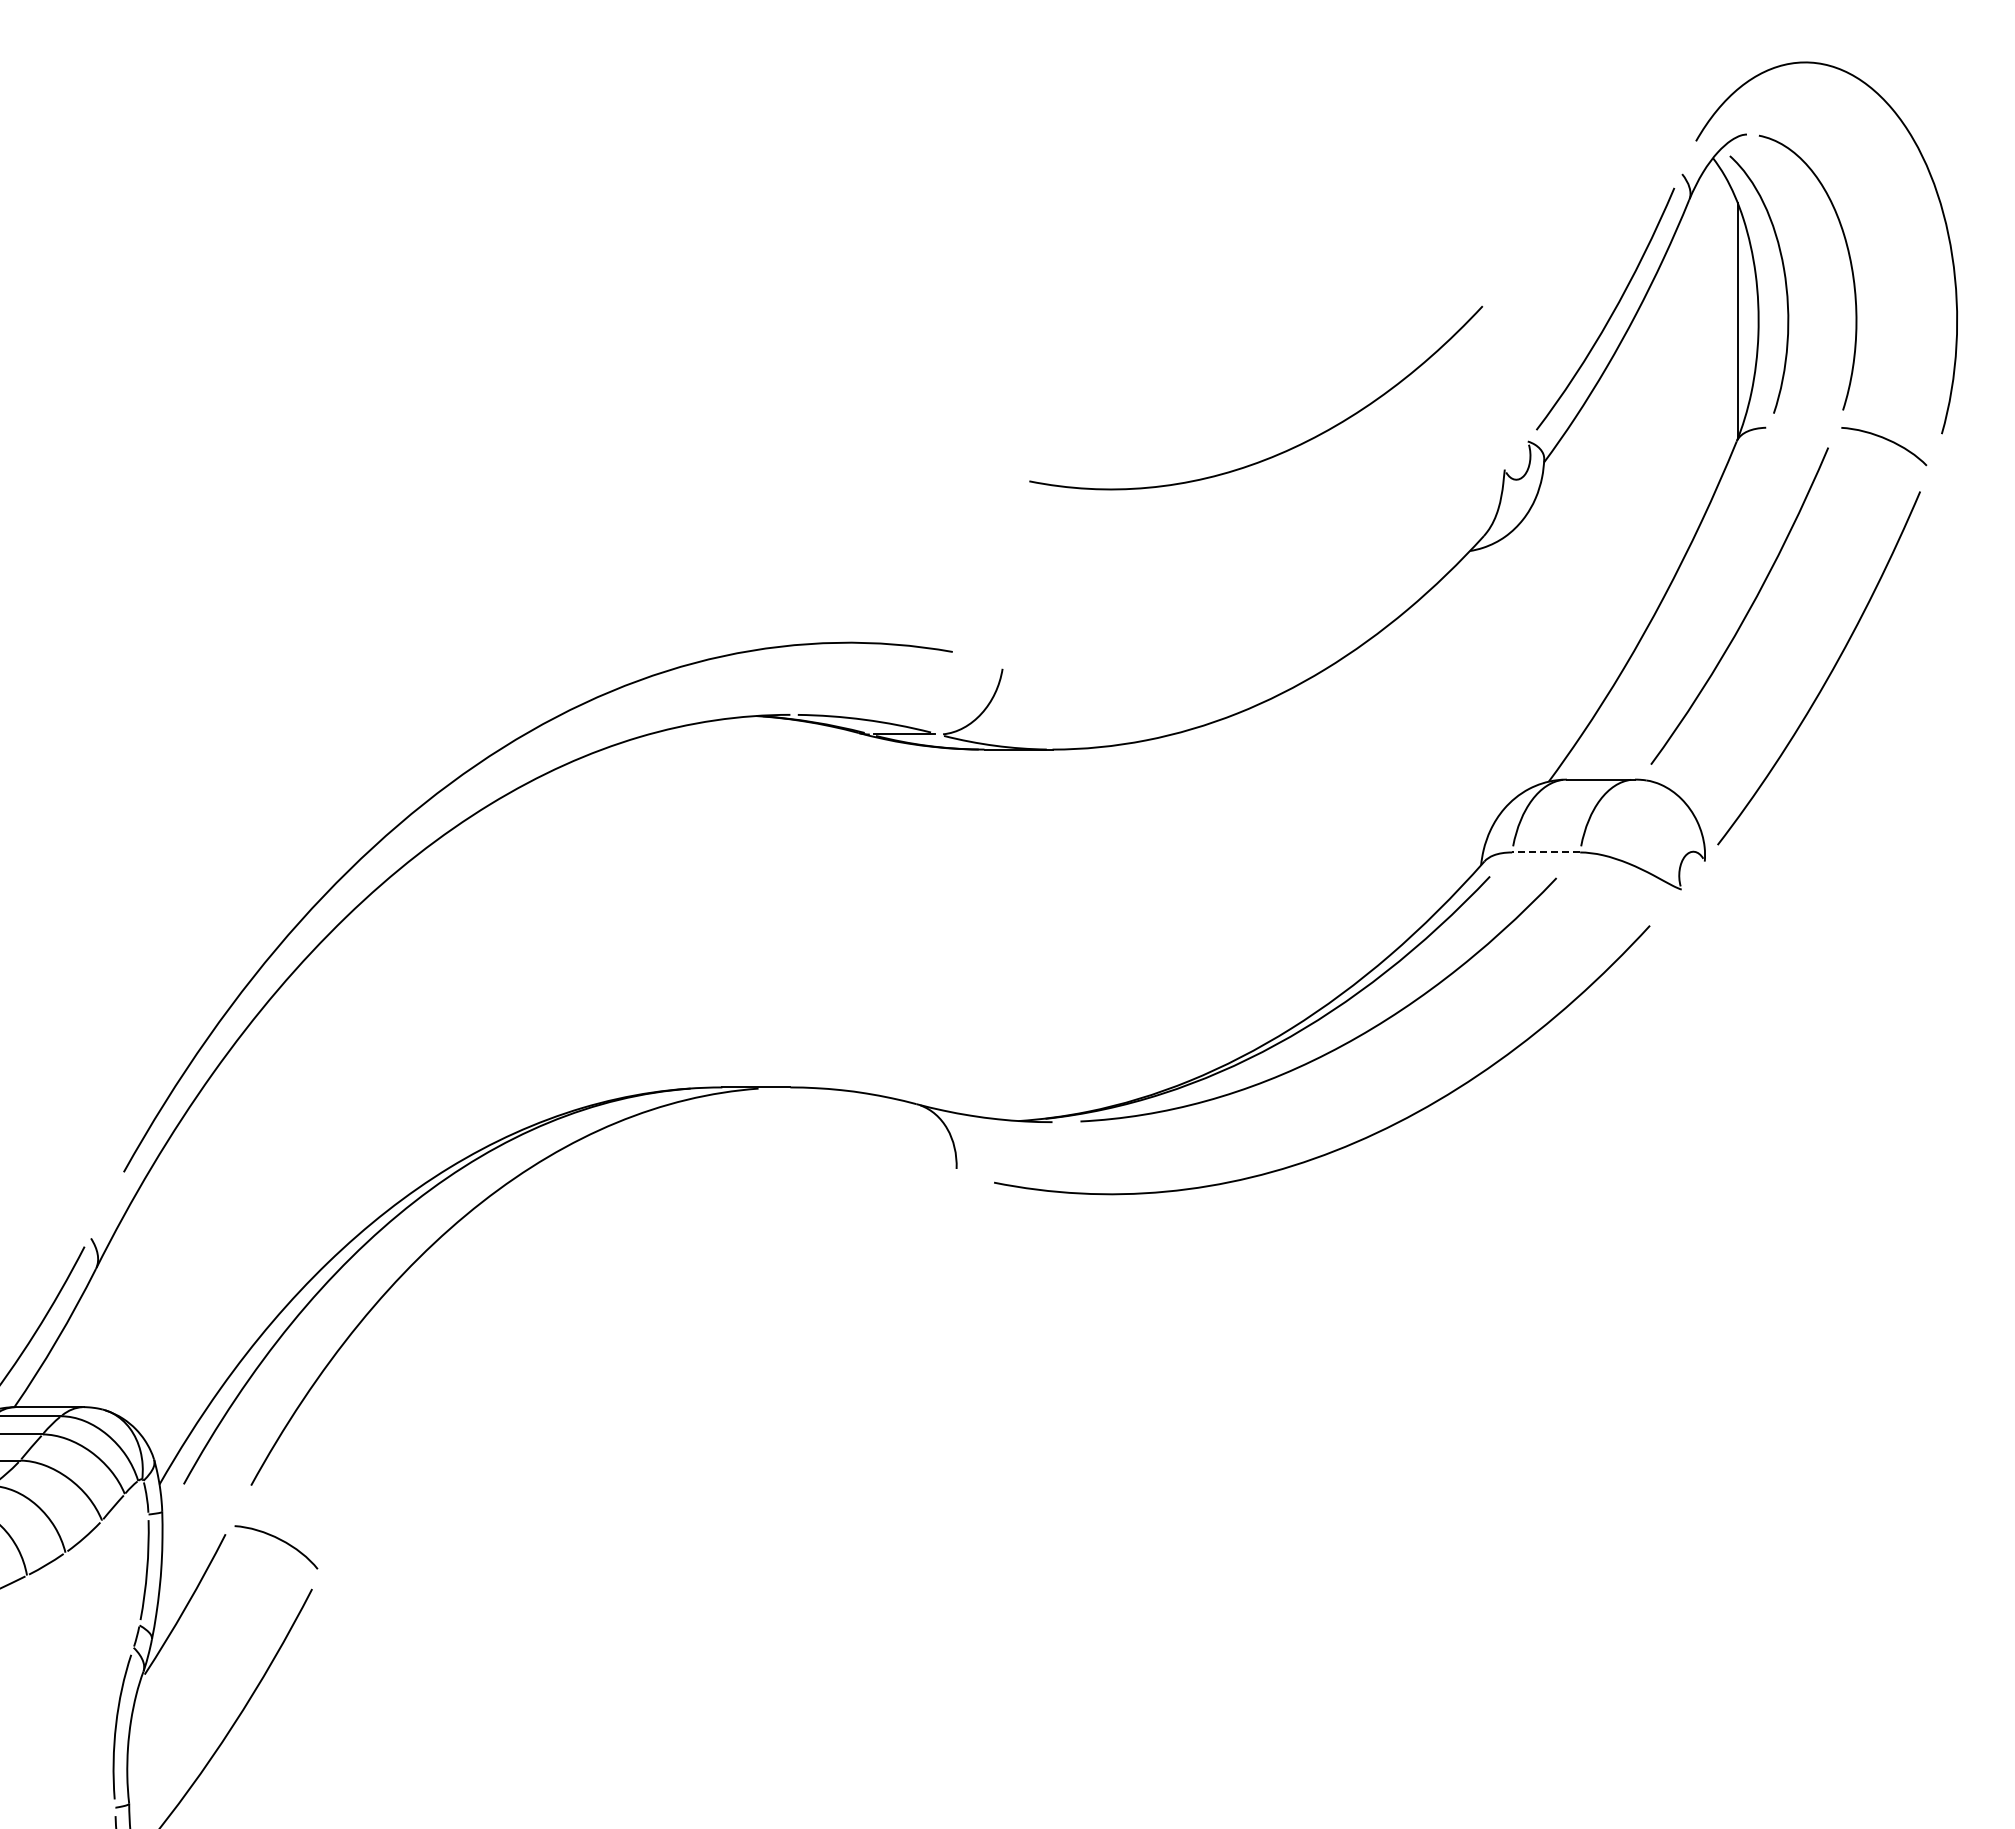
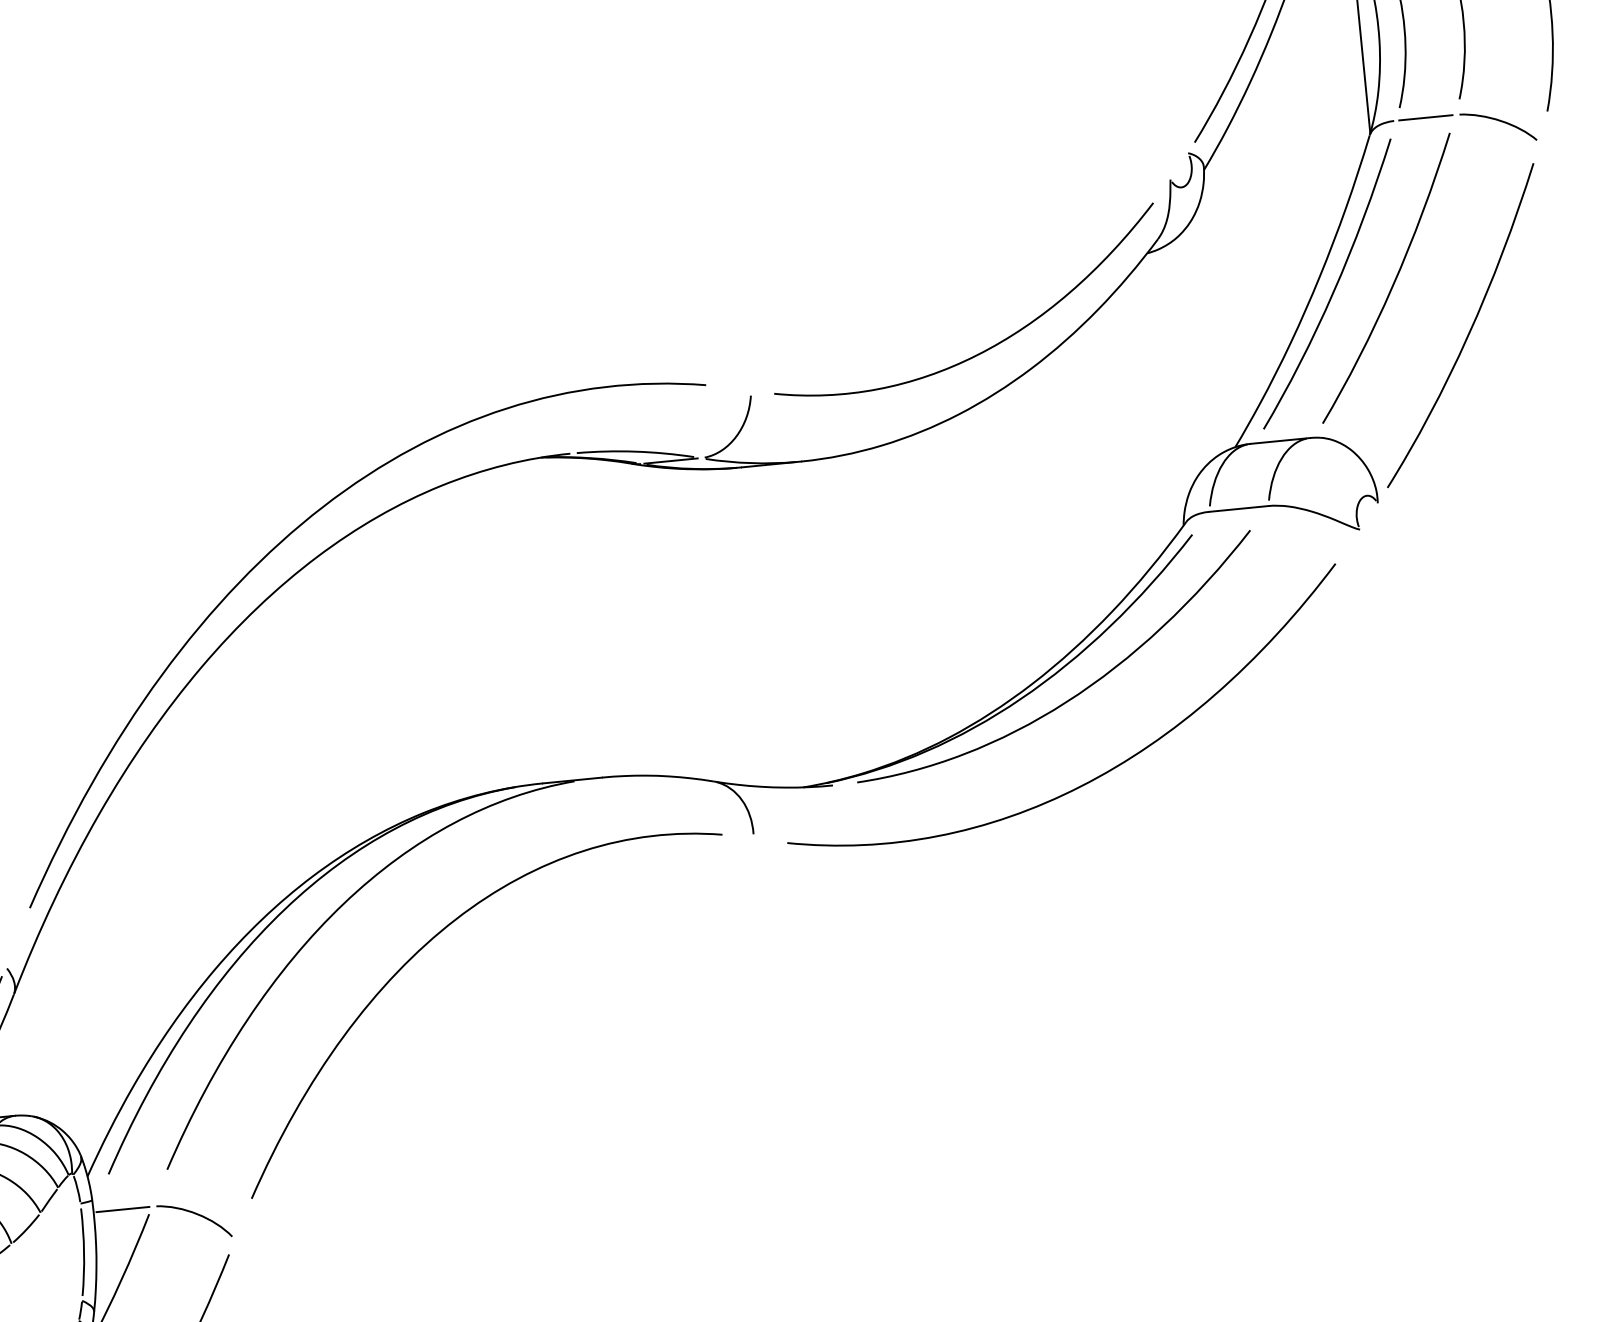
line: (1802, 427) -> (1425, 117), added
curve: (1282, 451) -> (991, 346), moved
curve: (1680, 609) -> (1335, 286), added
line: (1545, 852) -> (1238, 509), dashed -> solid
curve: (572, 1258) -> (427, 944), added
line: (195, 1526) -> (122, 1210), added

